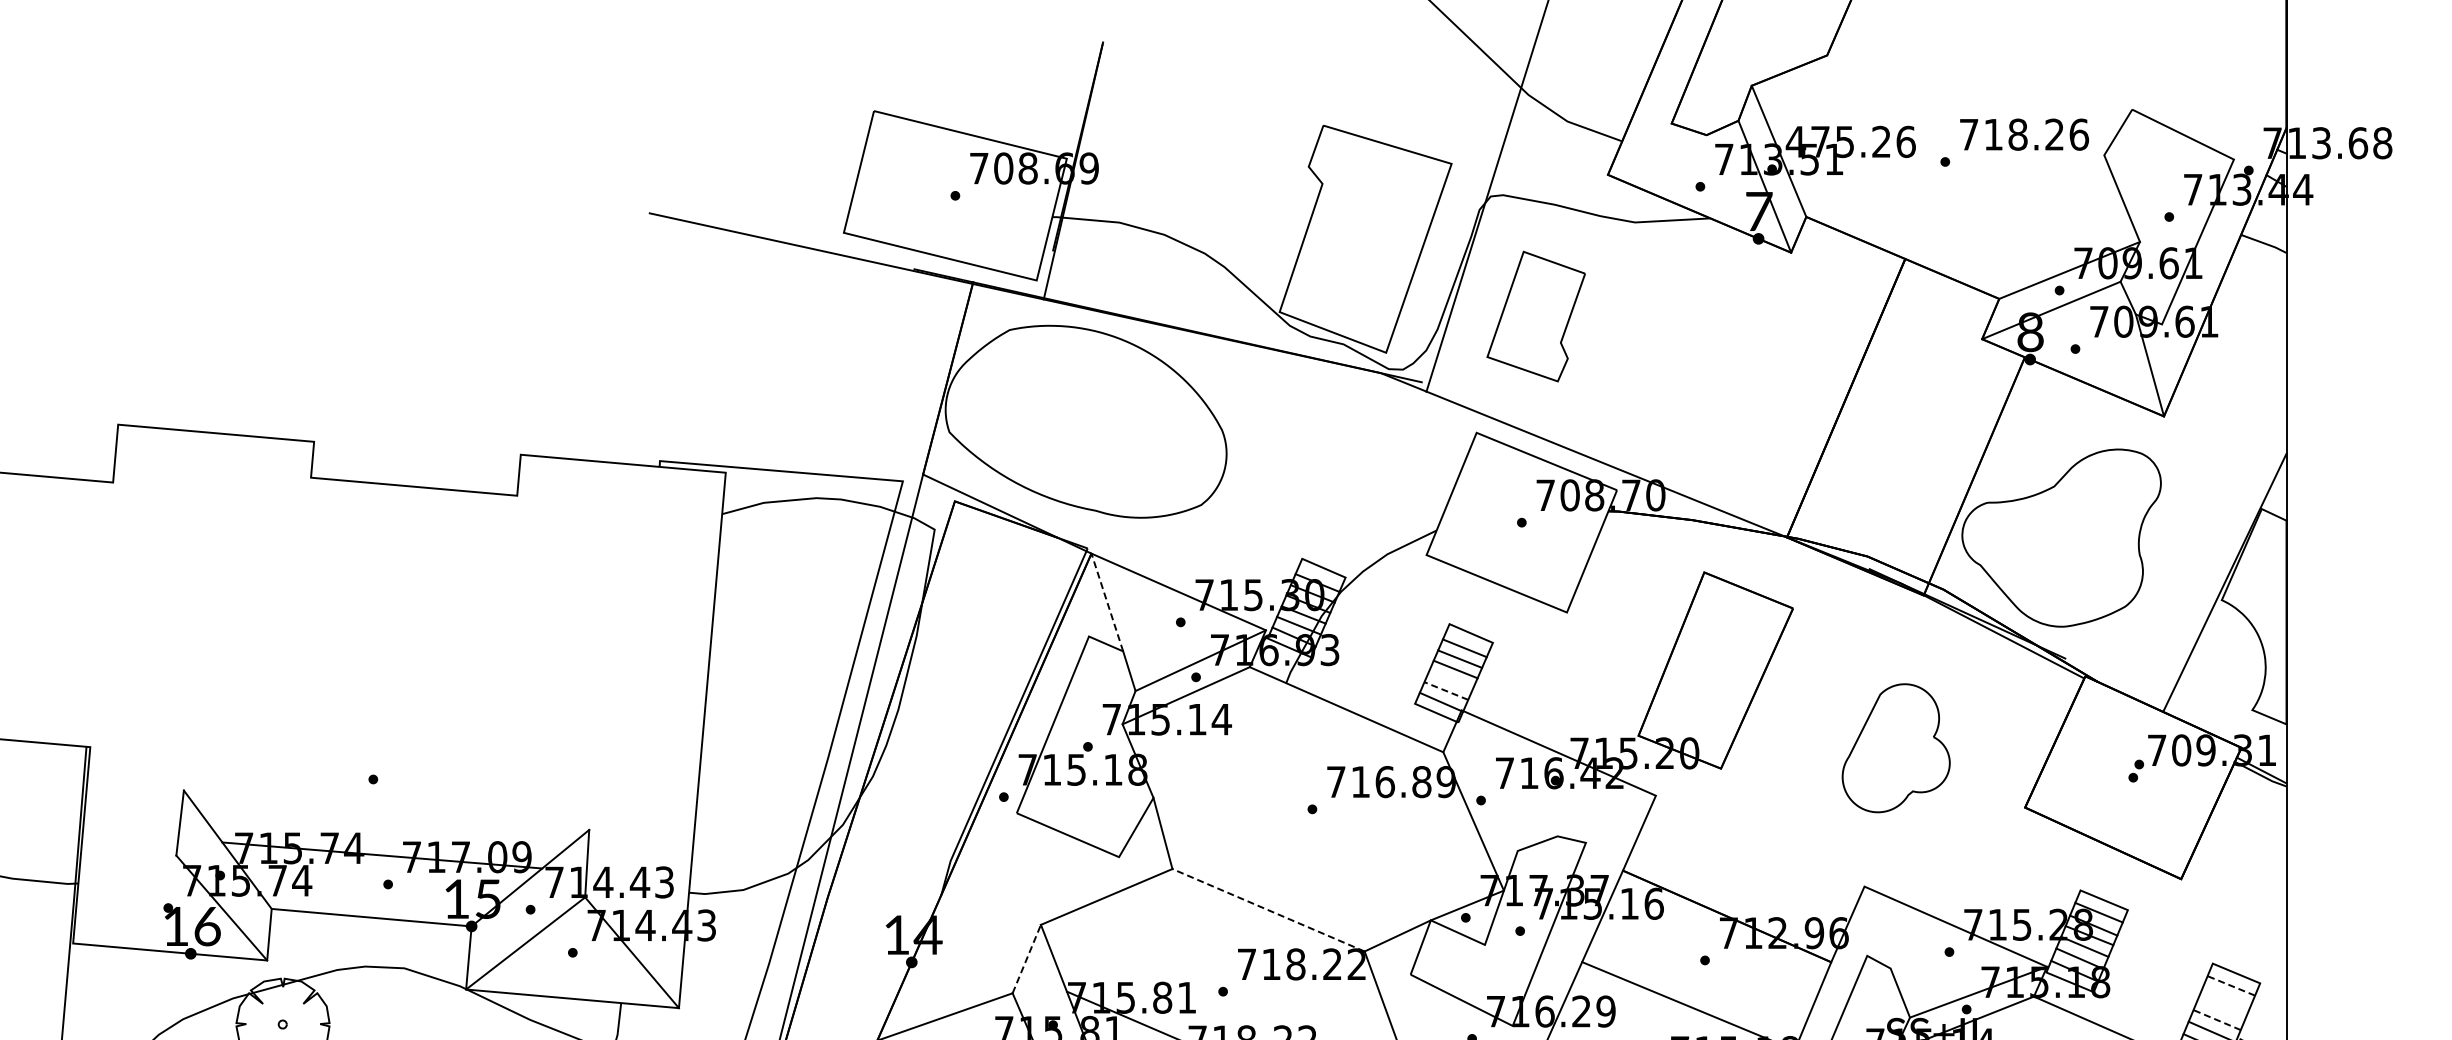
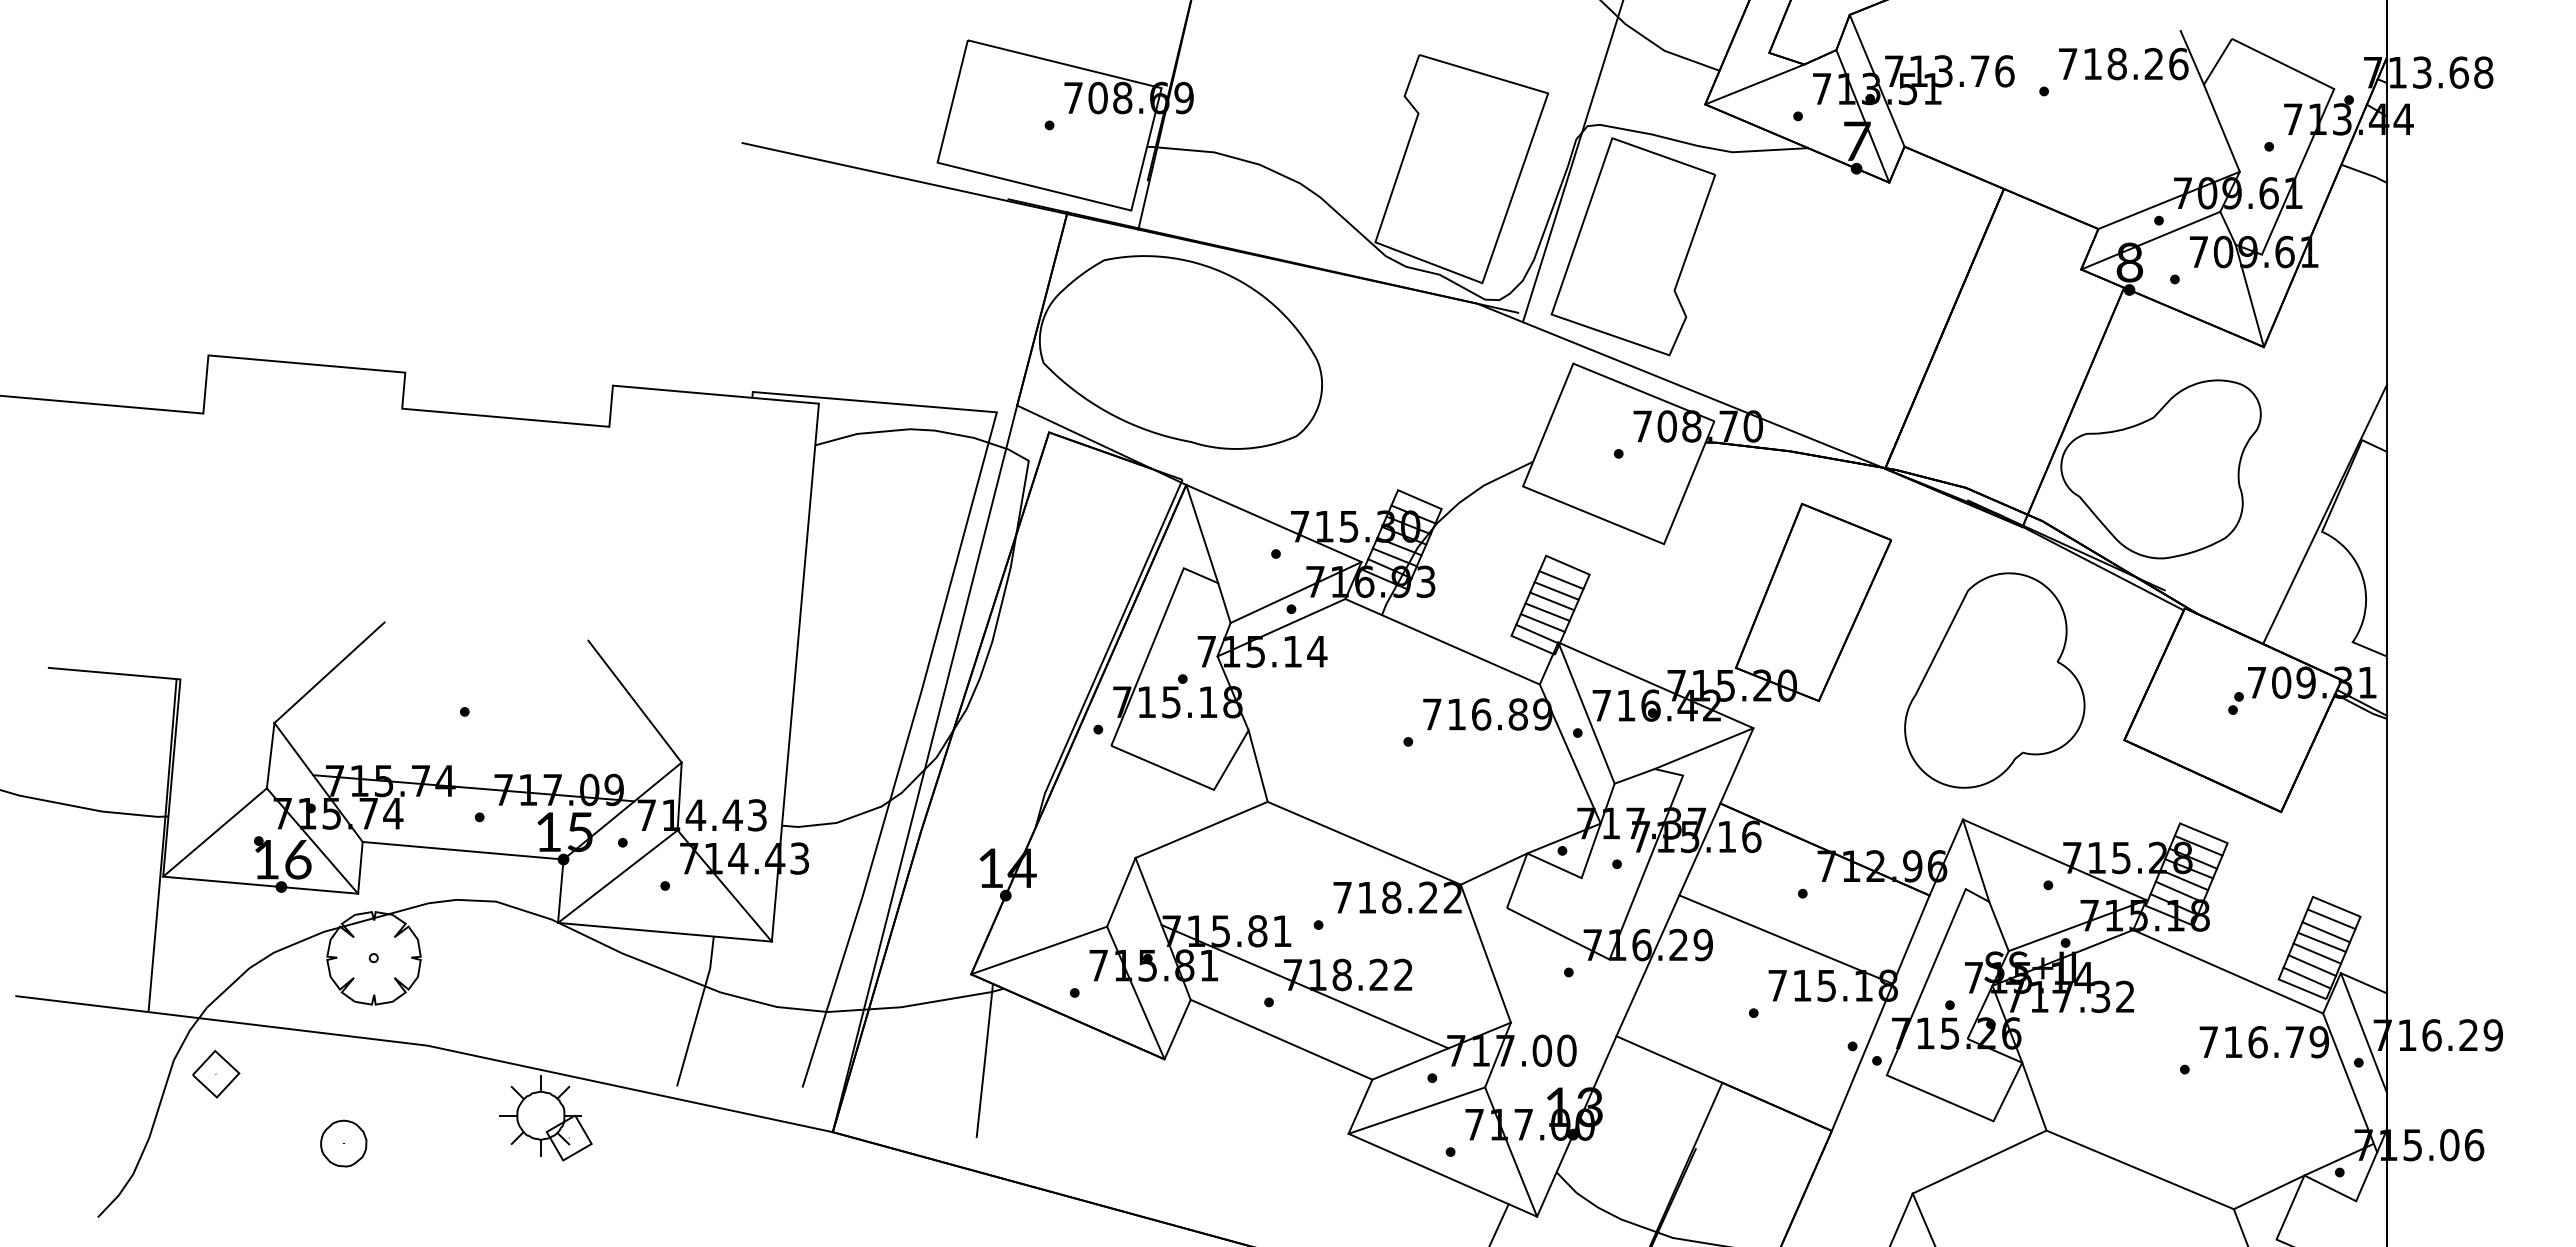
line: (2091, 128) -> (2191, 57), added
text: (1838, 141) -> (1936, 70), 475.26 -> 713.76
line: (1656, 155) -> (1754, 84), added
part: (1535, 316) -> (1632, 246), size x1.67
line: (1107, 602) -> (1202, 534), dashed -> solid
line: (1450, 679) -> (1547, 611), added
line: (1445, 691) -> (1542, 623), dashed -> solid
line: (238, 740) -> (329, 672), added
part: (1895, 748) -> (1994, 680), size x1.67
line: (542, 769) -> (634, 701), added
line: (1489, 780) -> (1586, 712), added
line: (1606, 815) -> (1703, 748), added
line: (124, 899) -> (214, 832), added
line: (1267, 910) -> (1363, 843), dashed -> solid
line: (1877, 927) -> (1976, 860), added
line: (1026, 958) -> (1121, 891), dashed -> solid
line: (2231, 986) -> (2331, 919), dashed -> solid
line: (2225, 999) -> (2325, 932), added
line: (2221, 1008) -> (2321, 941), added
line: (2217, 1019) -> (2317, 953), dashed -> solid

